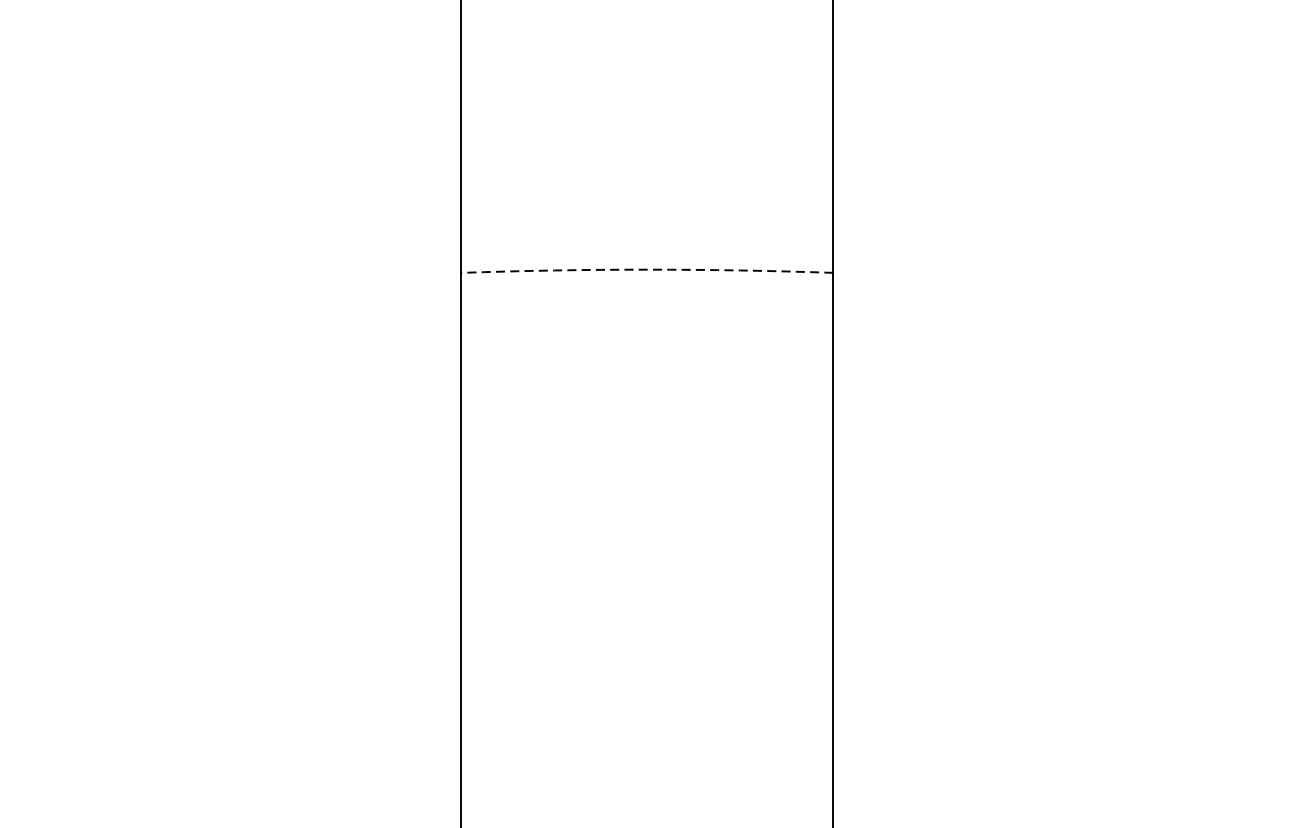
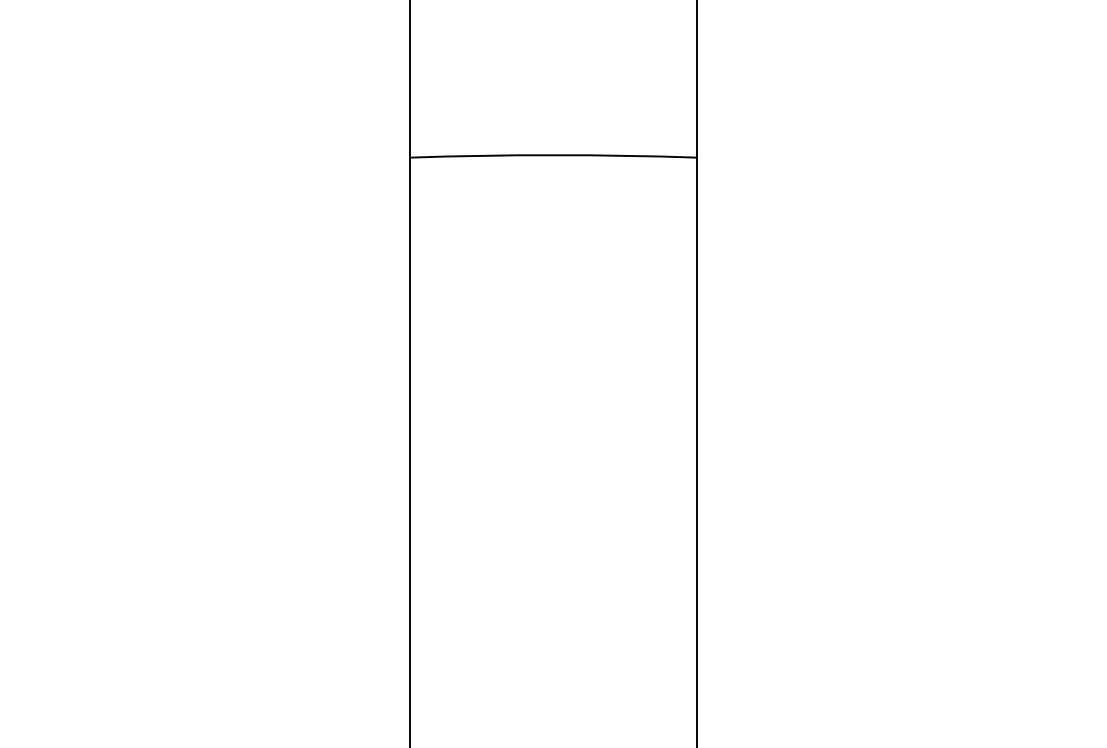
arc: (647, 270) -> (553, 155), dashed -> solid

